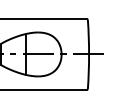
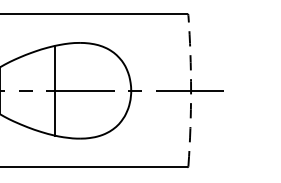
arc: (89, 54) -> (191, 90), solid -> dashed

